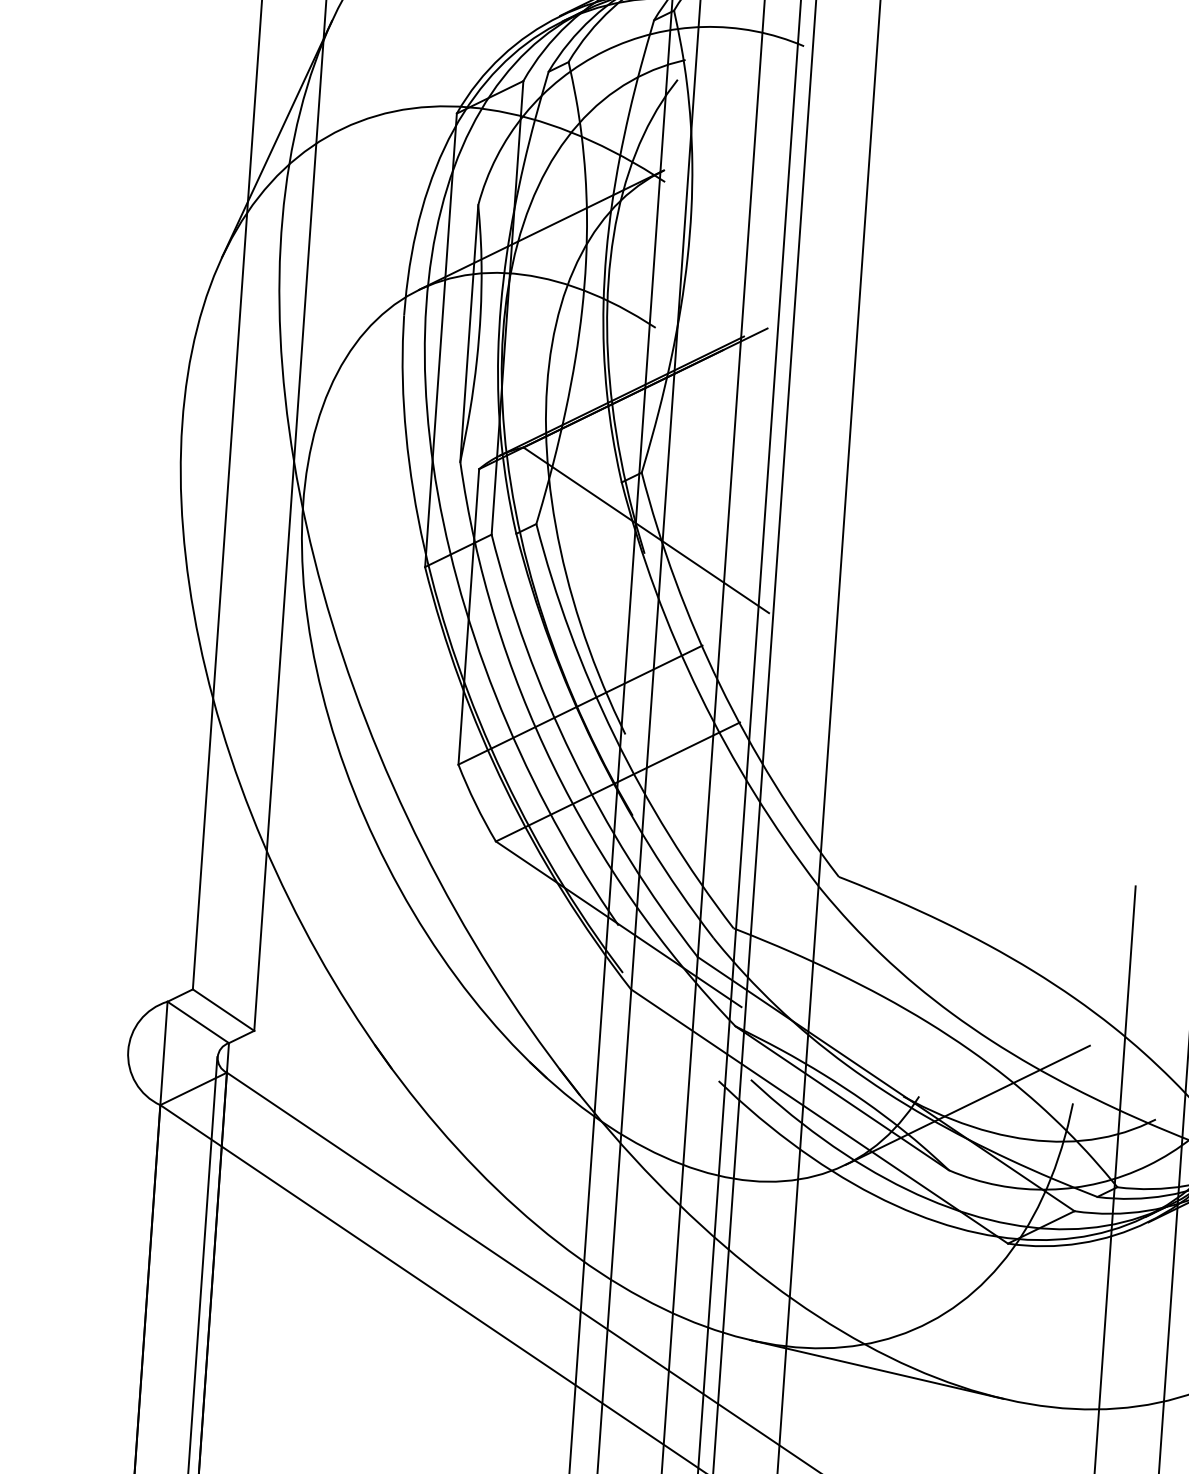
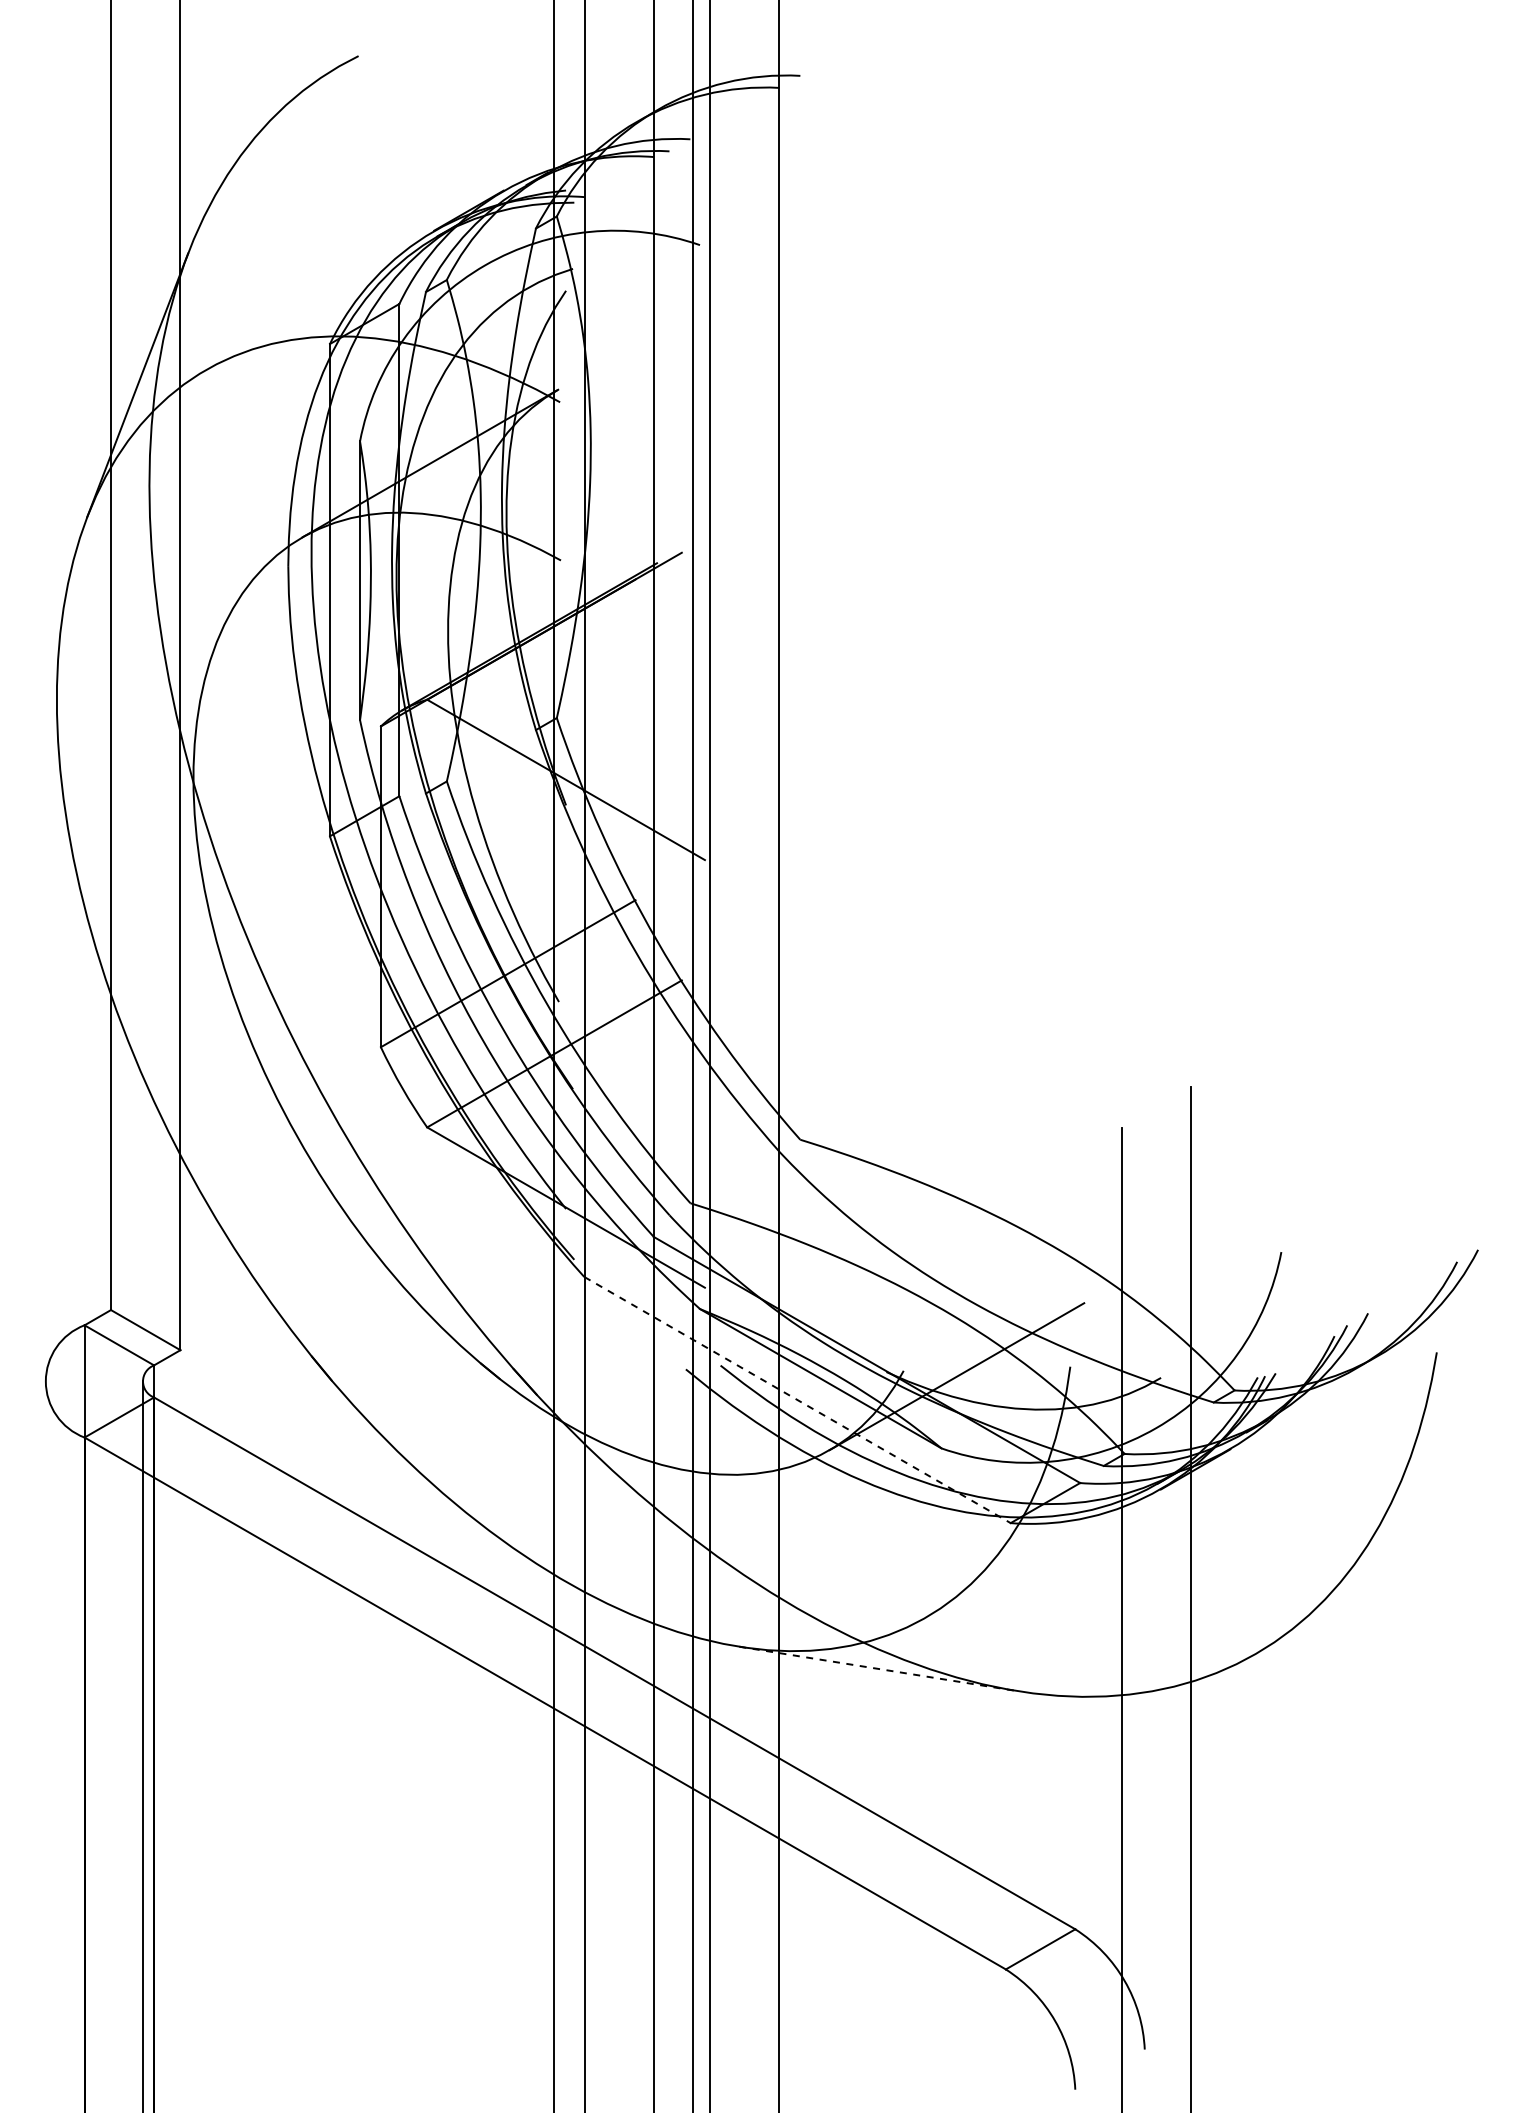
line: (820, 1116) -> (798, 1400), solid -> dashed
line: (876, 1369) -> (878, 1668), solid -> dashed

